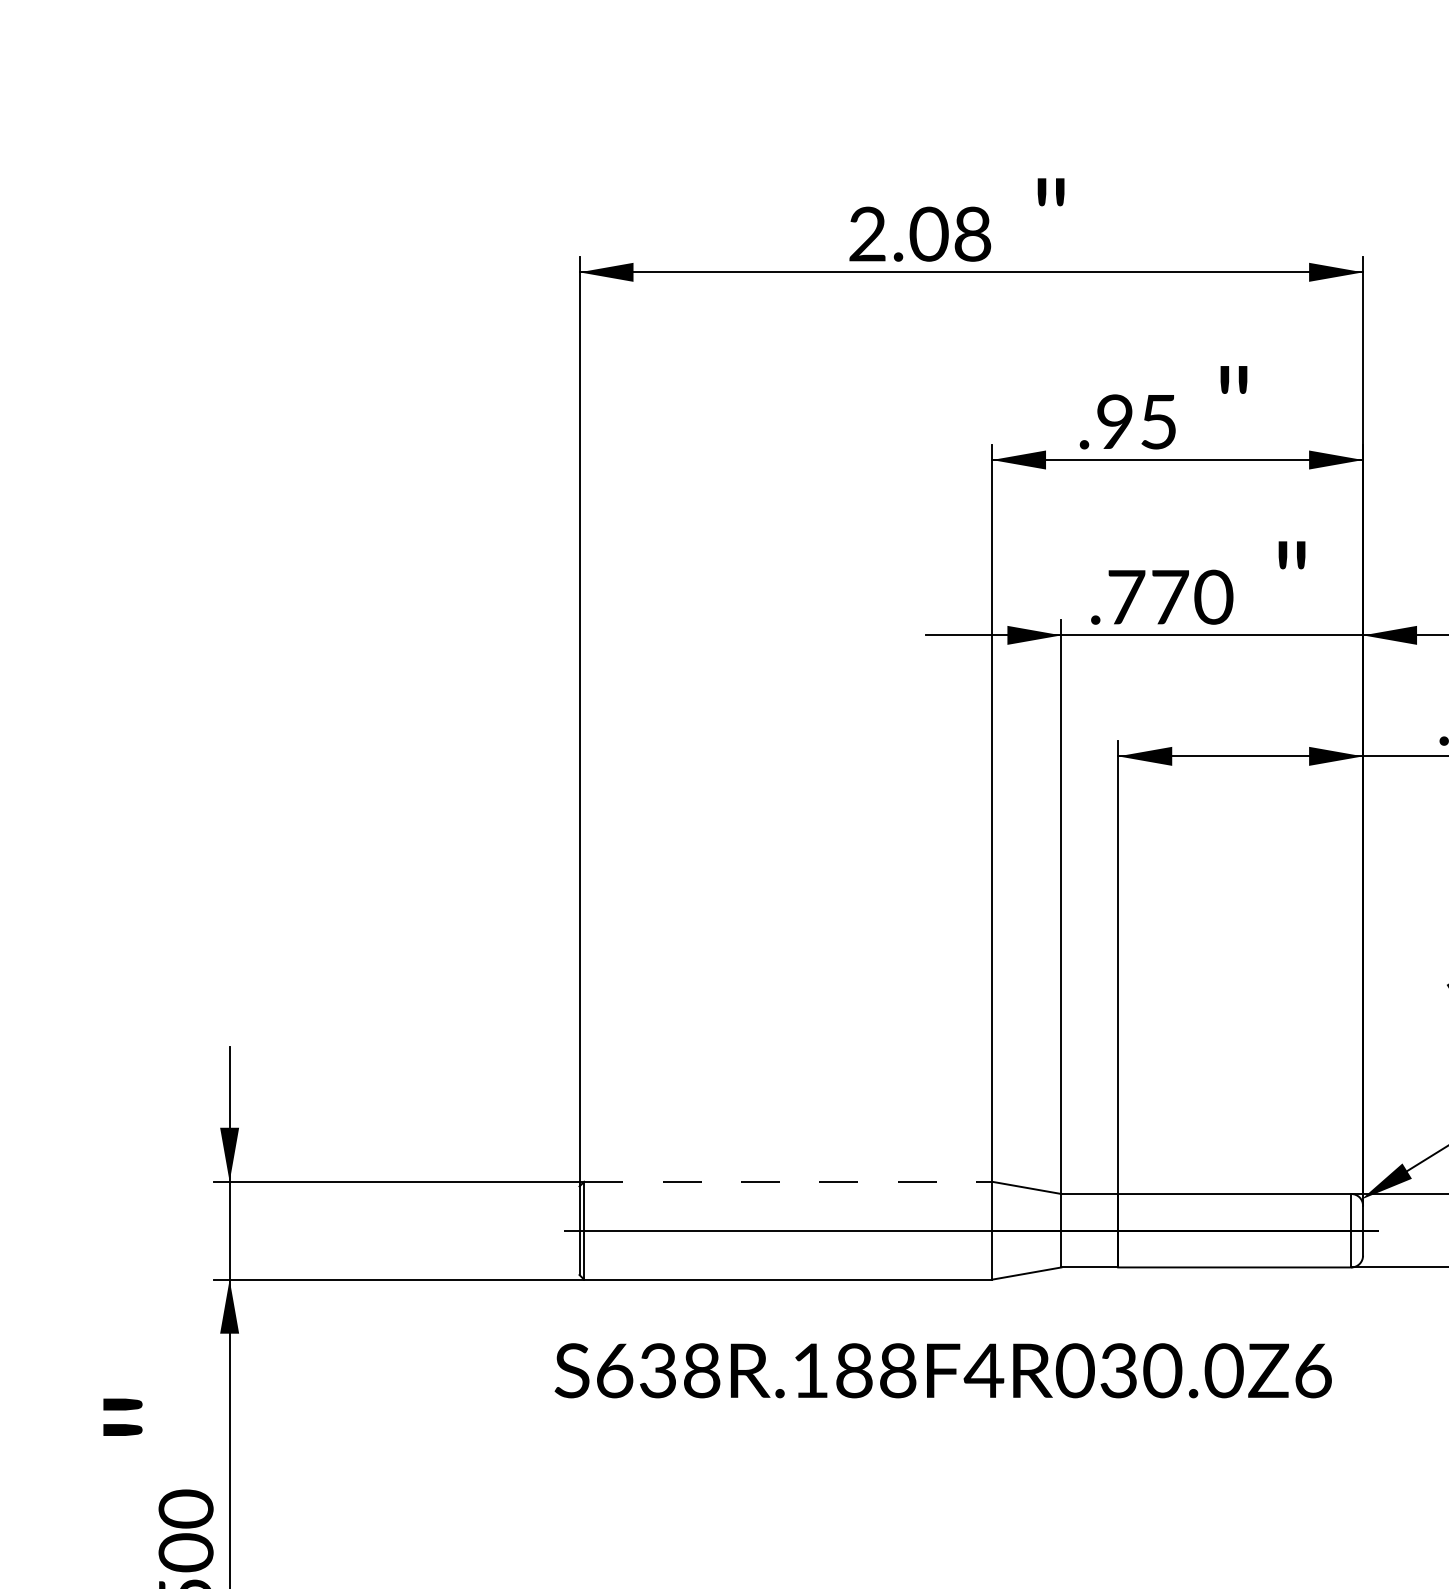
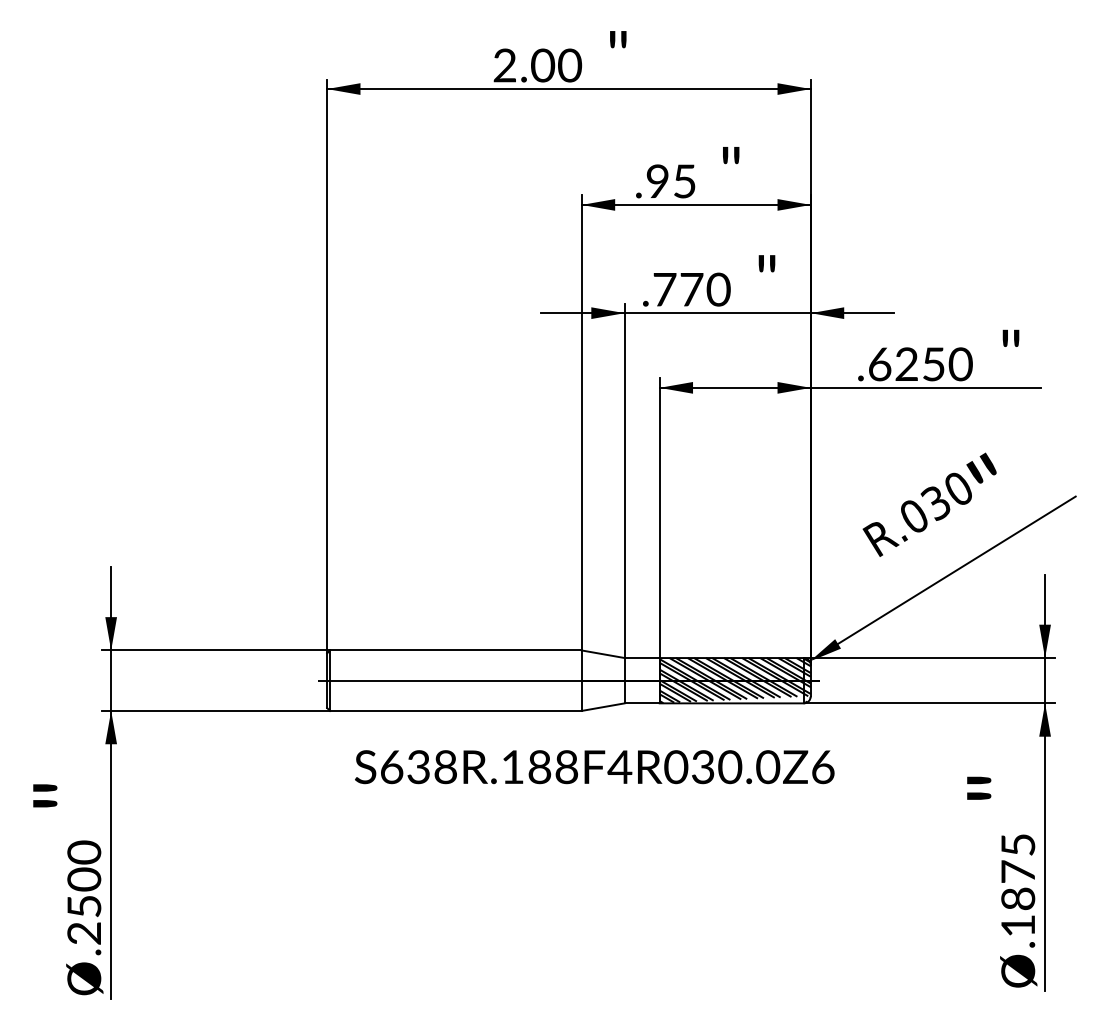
text: (973, 235) -> (570, 66), 2.08 -> 2.00
line: (787, 1181) -> (455, 650), dashed -> solid
hatch: (1239, 1230) -> (734, 680), added
text: (942, 1371) -> (594, 767), moved

